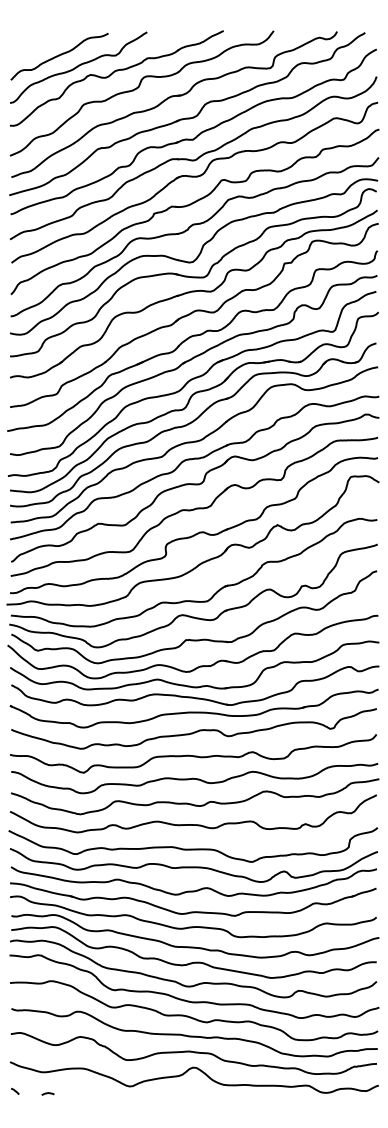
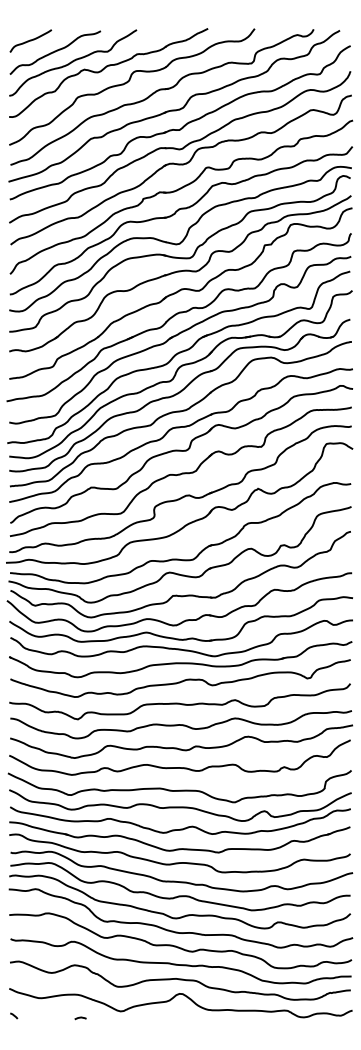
curve: (32, 43) -> (30, 40), added
curve: (47, 1094) -> (80, 1018), moved

